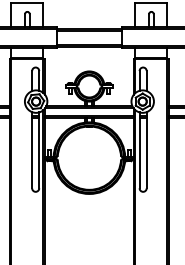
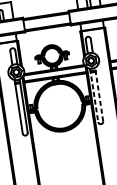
line: (146, 149) -> (98, 94), solid -> dashed
line: (139, 150) -> (94, 95), solid -> dashed

